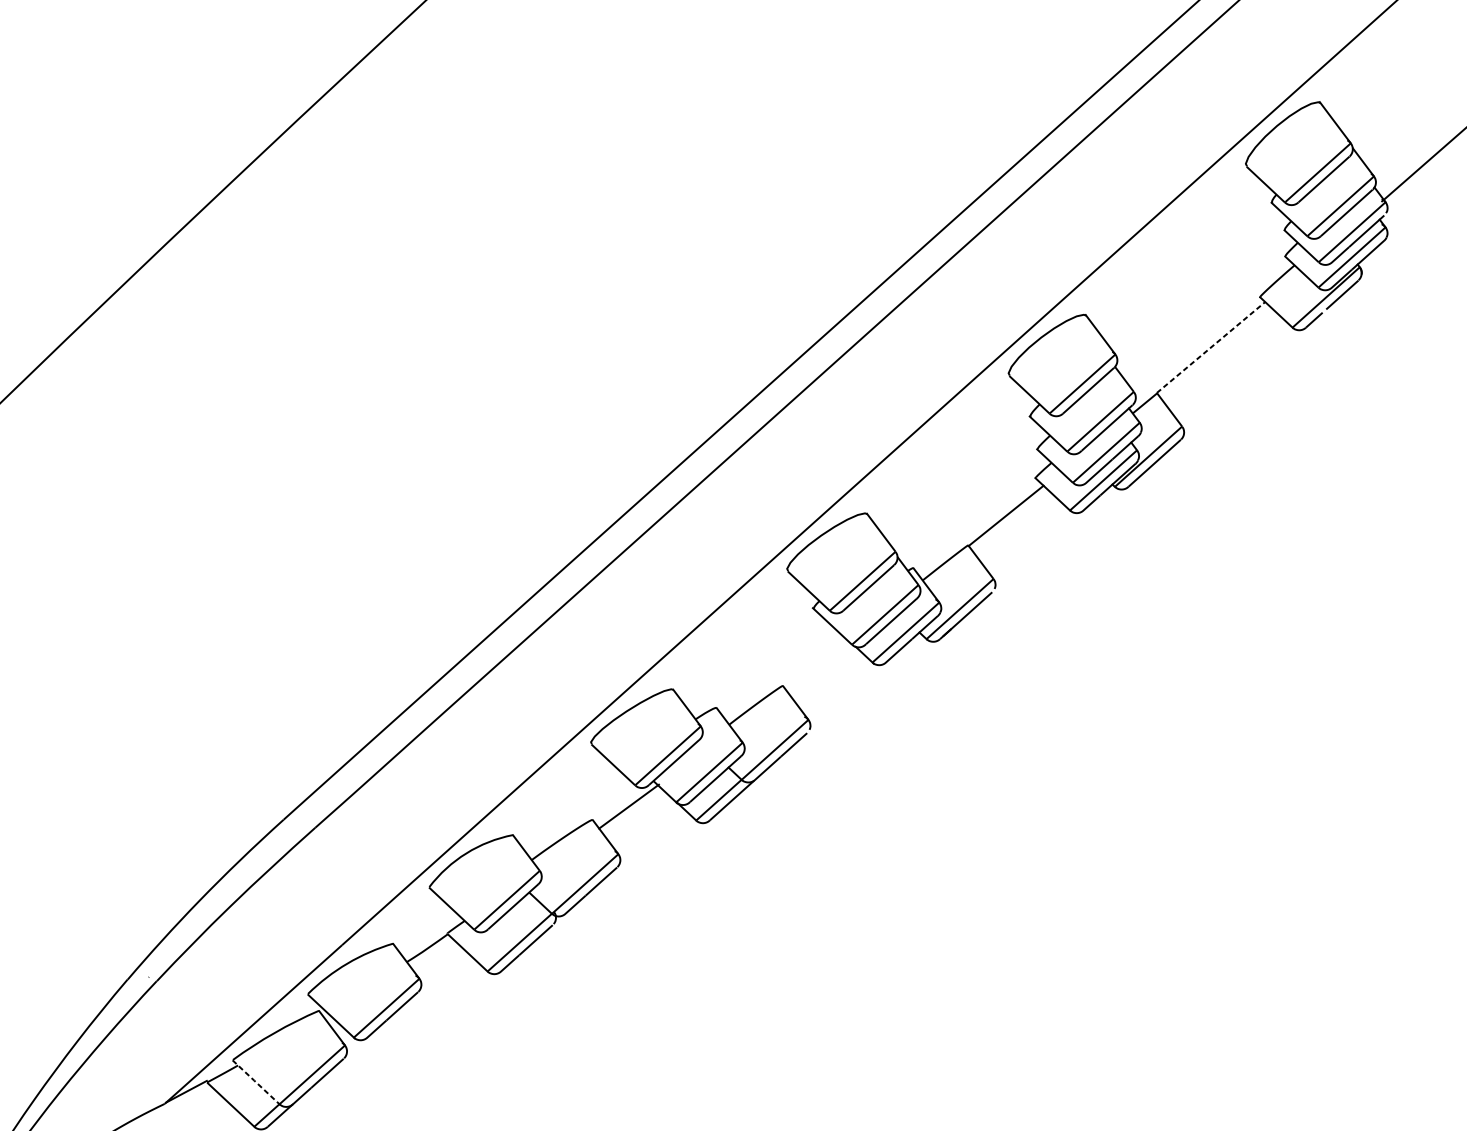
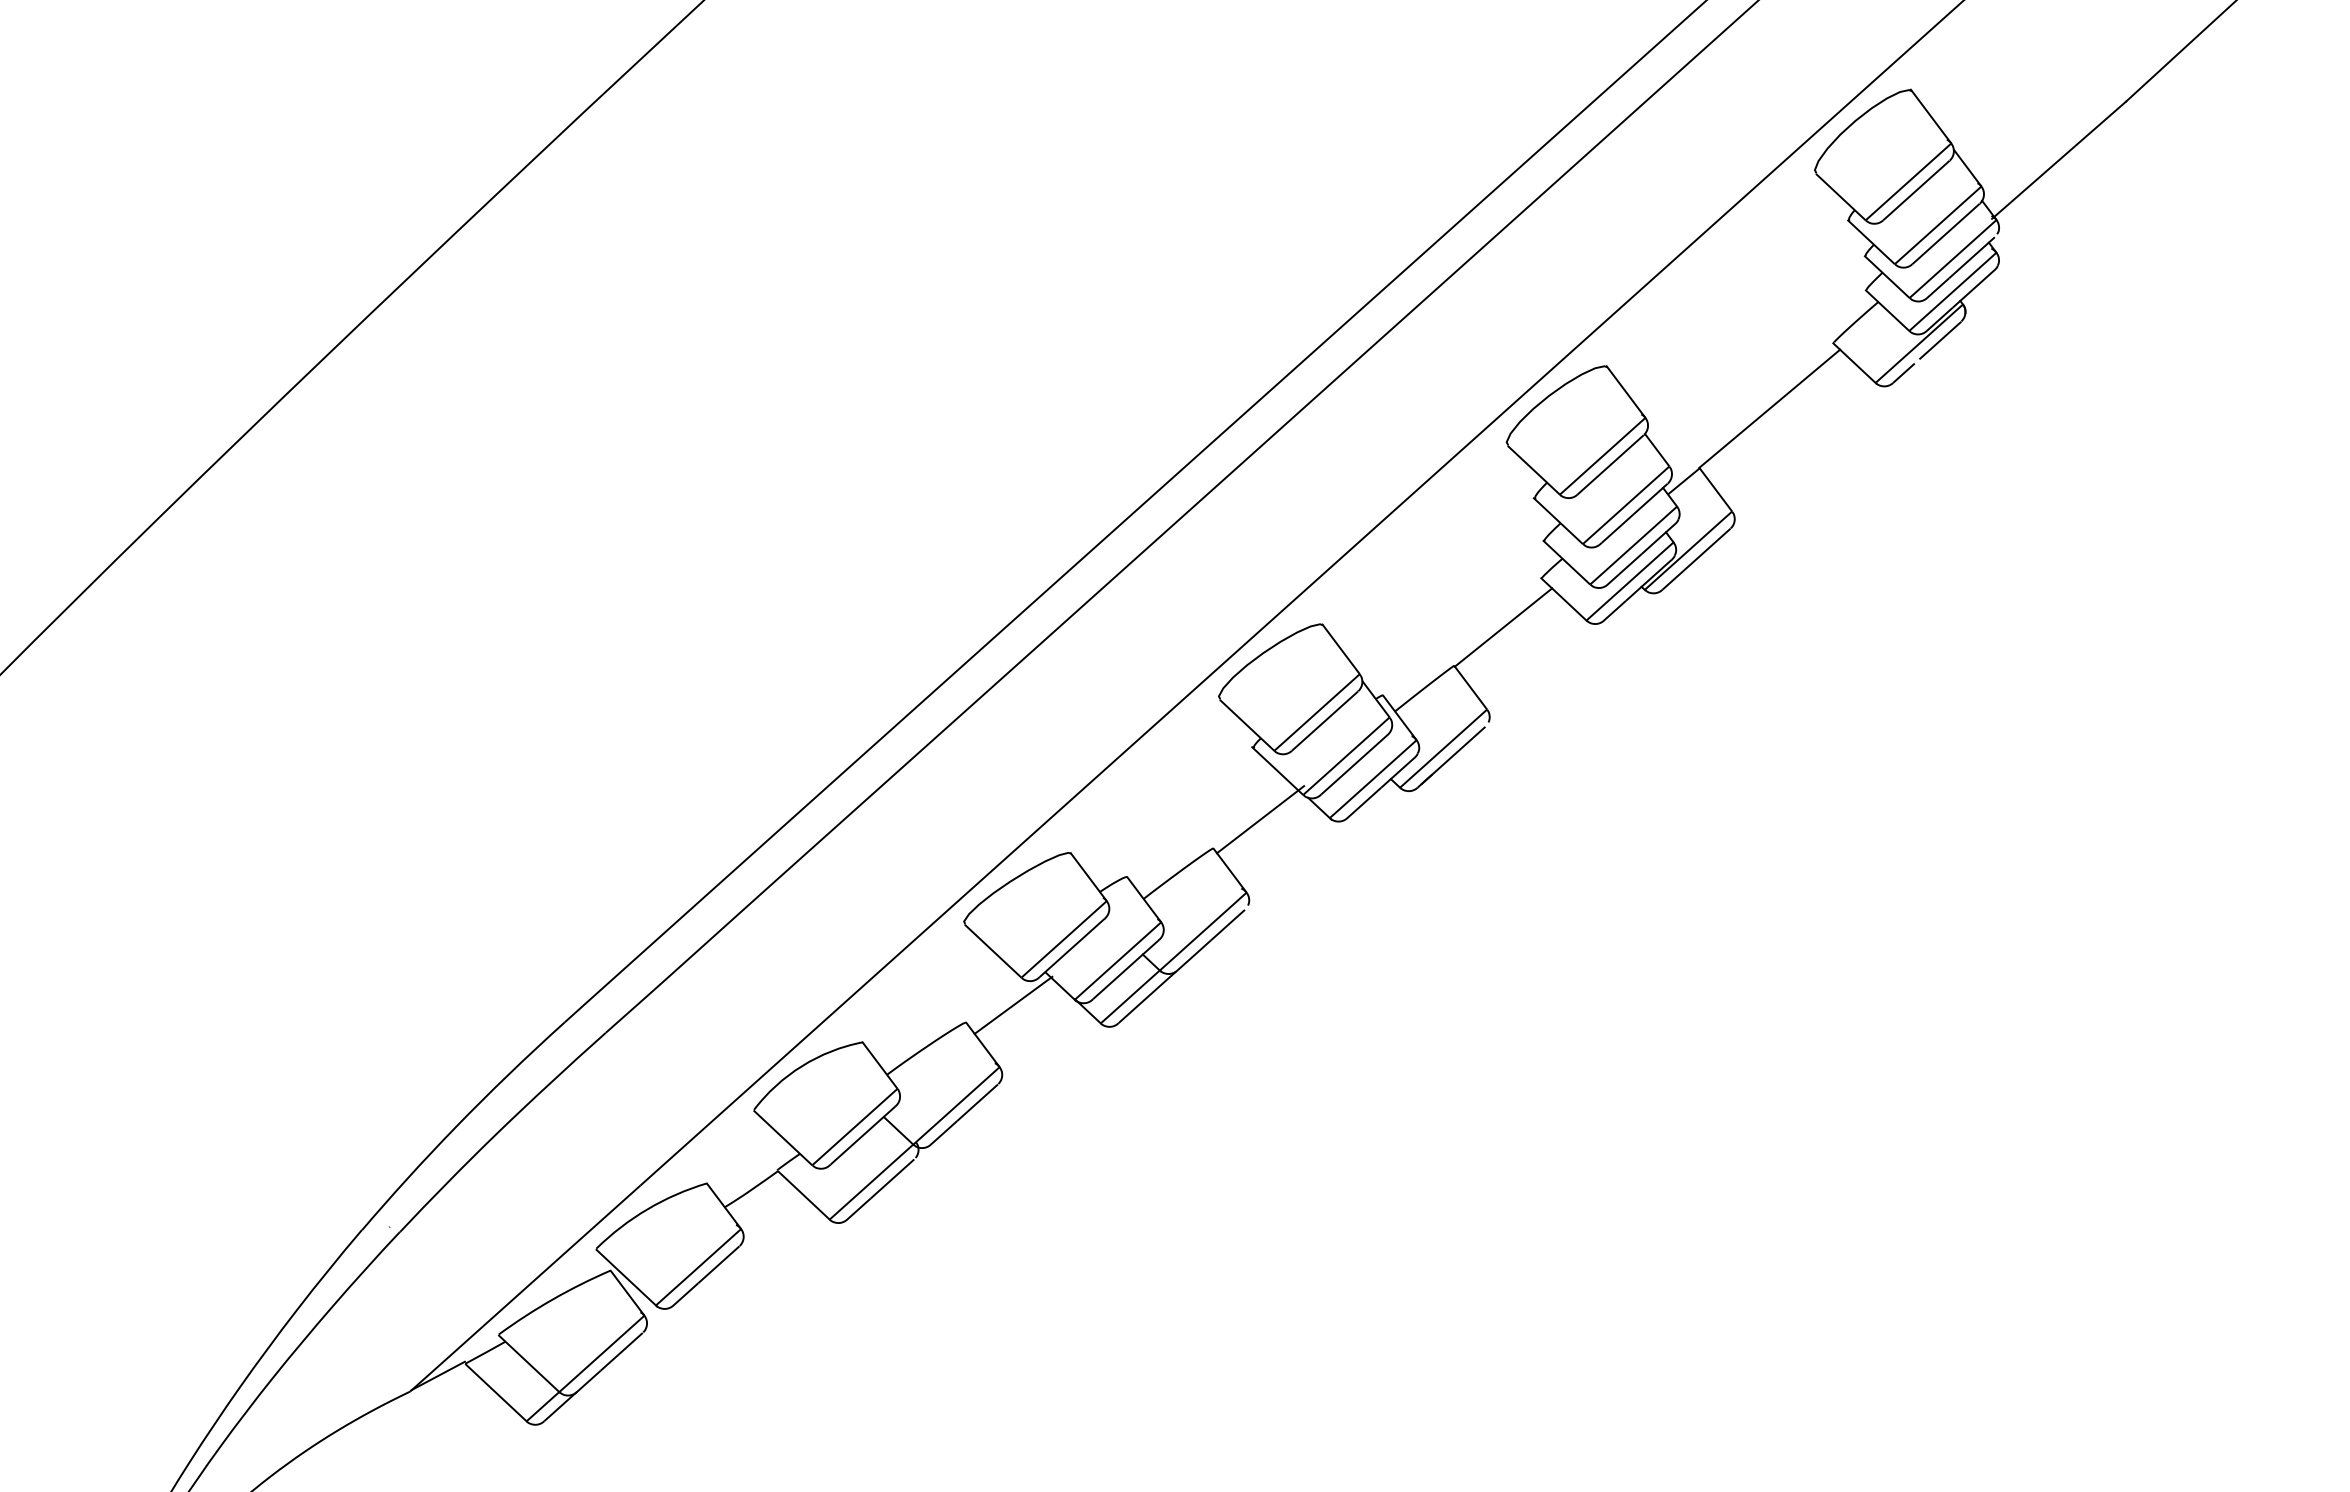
line: (1210, 347) -> (1769, 408), dashed -> solid
line: (819, 663) -> (1260, 819), added
line: (256, 1082) -> (529, 1363), dashed -> solid

